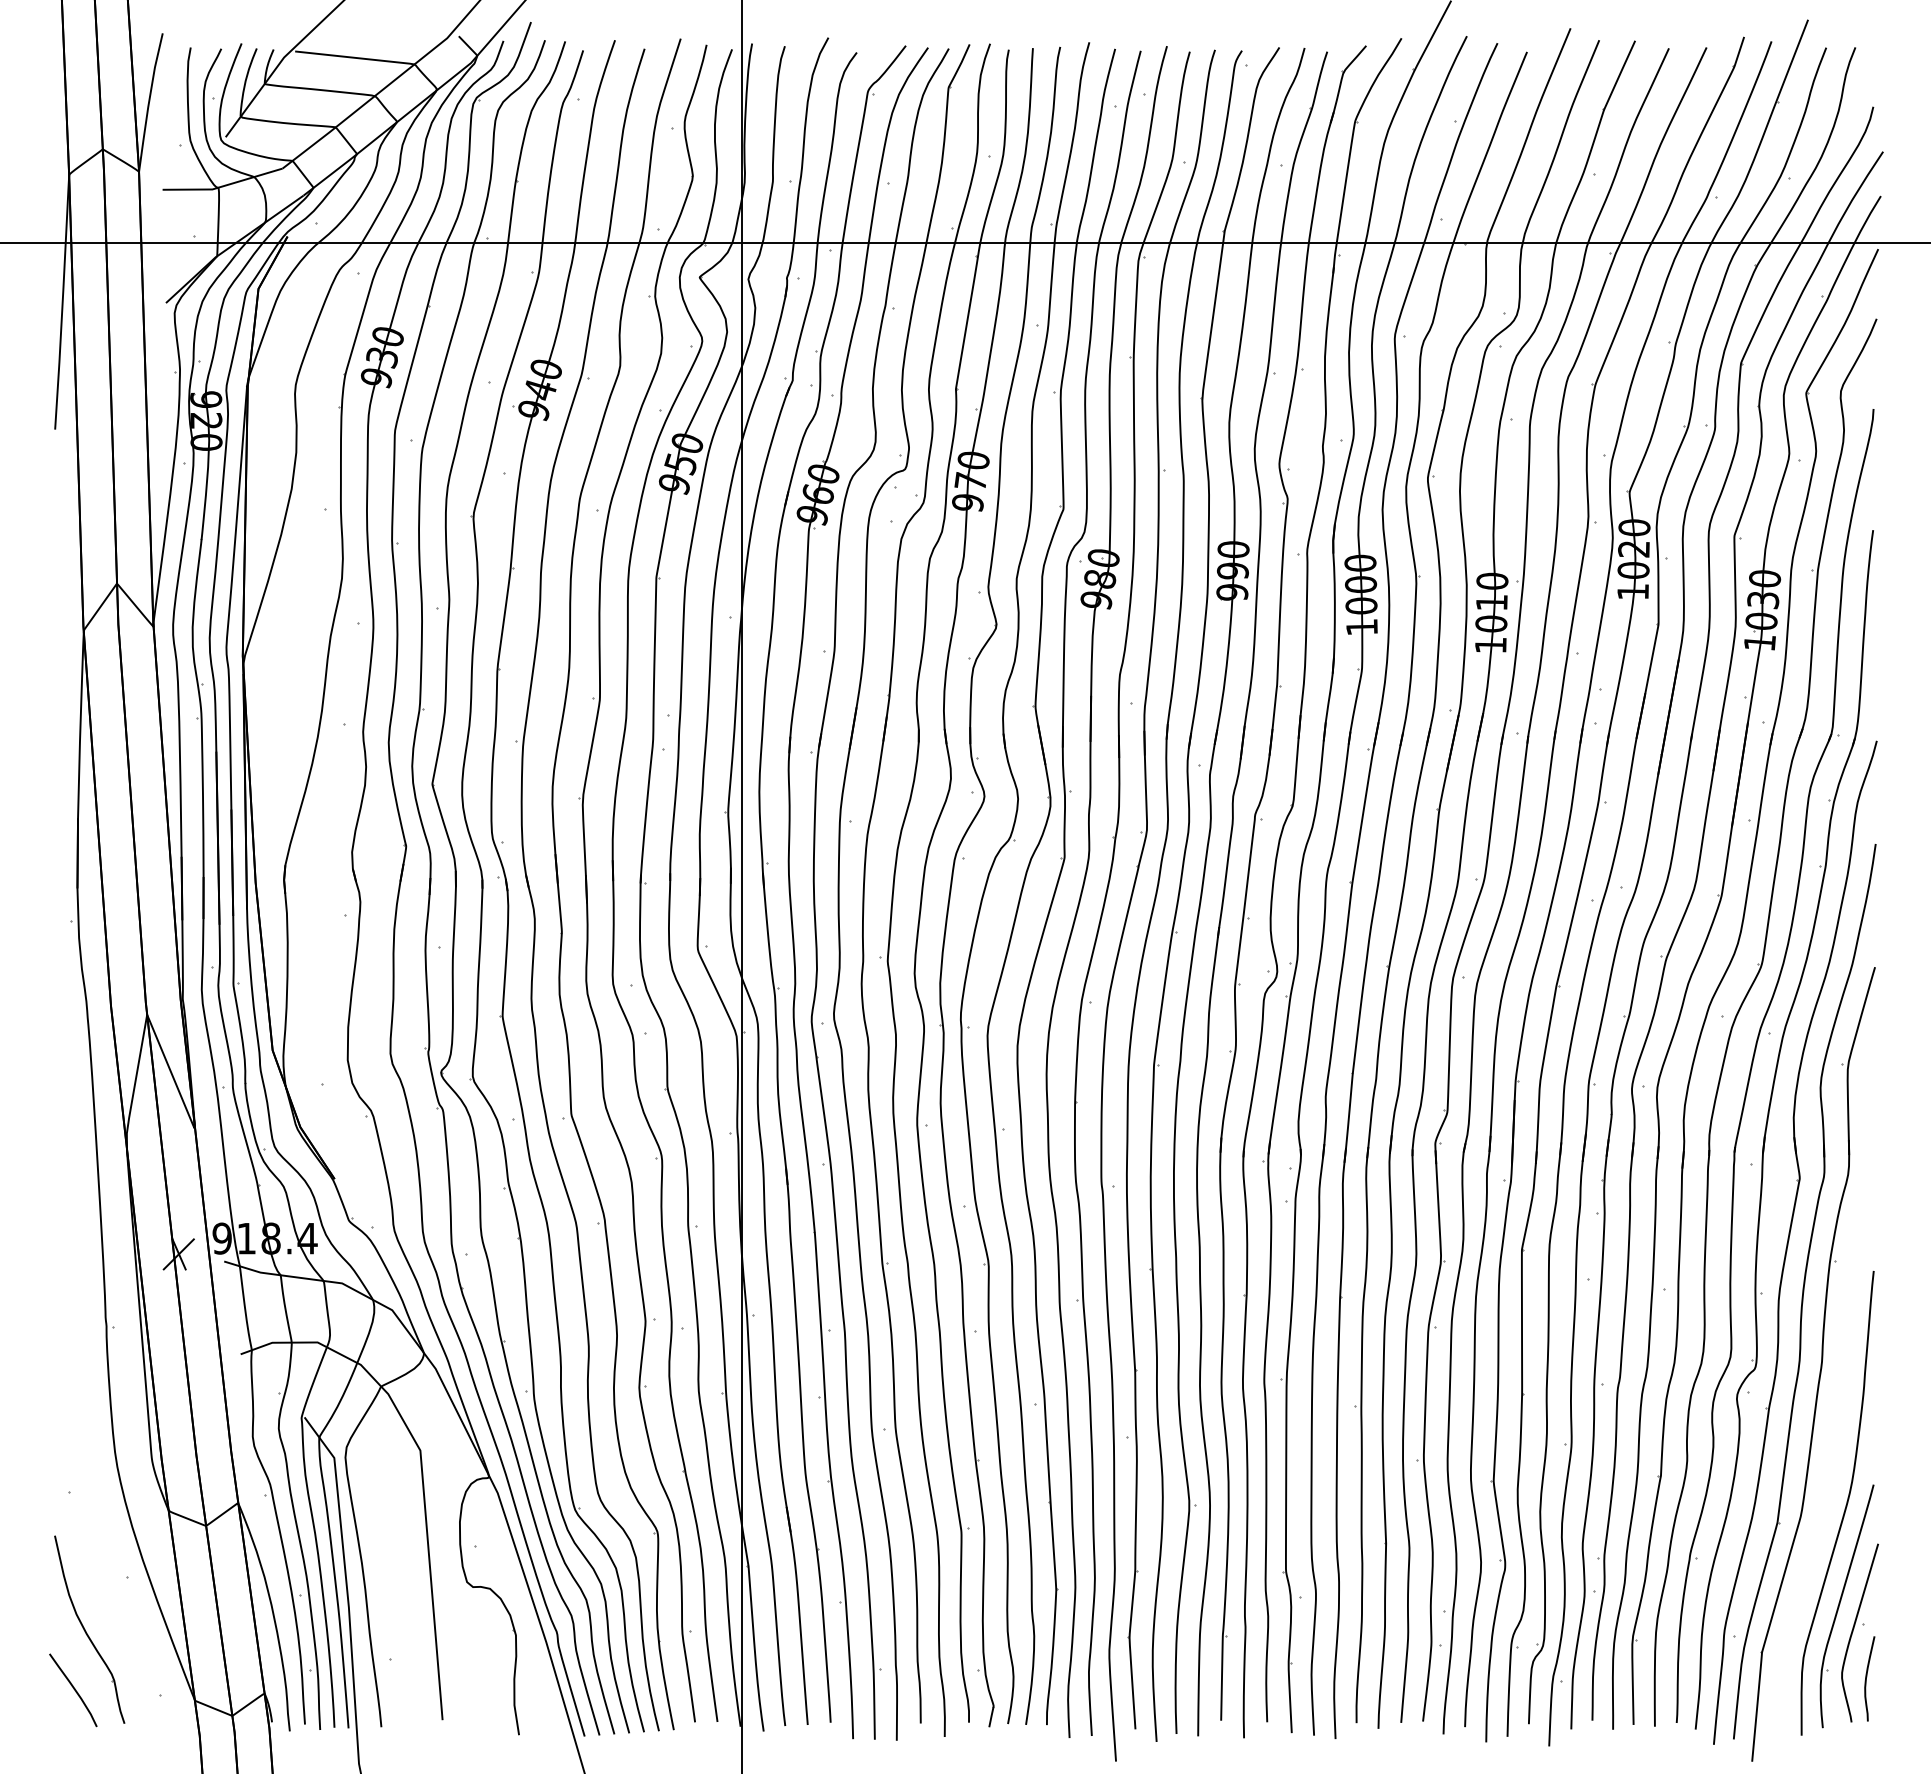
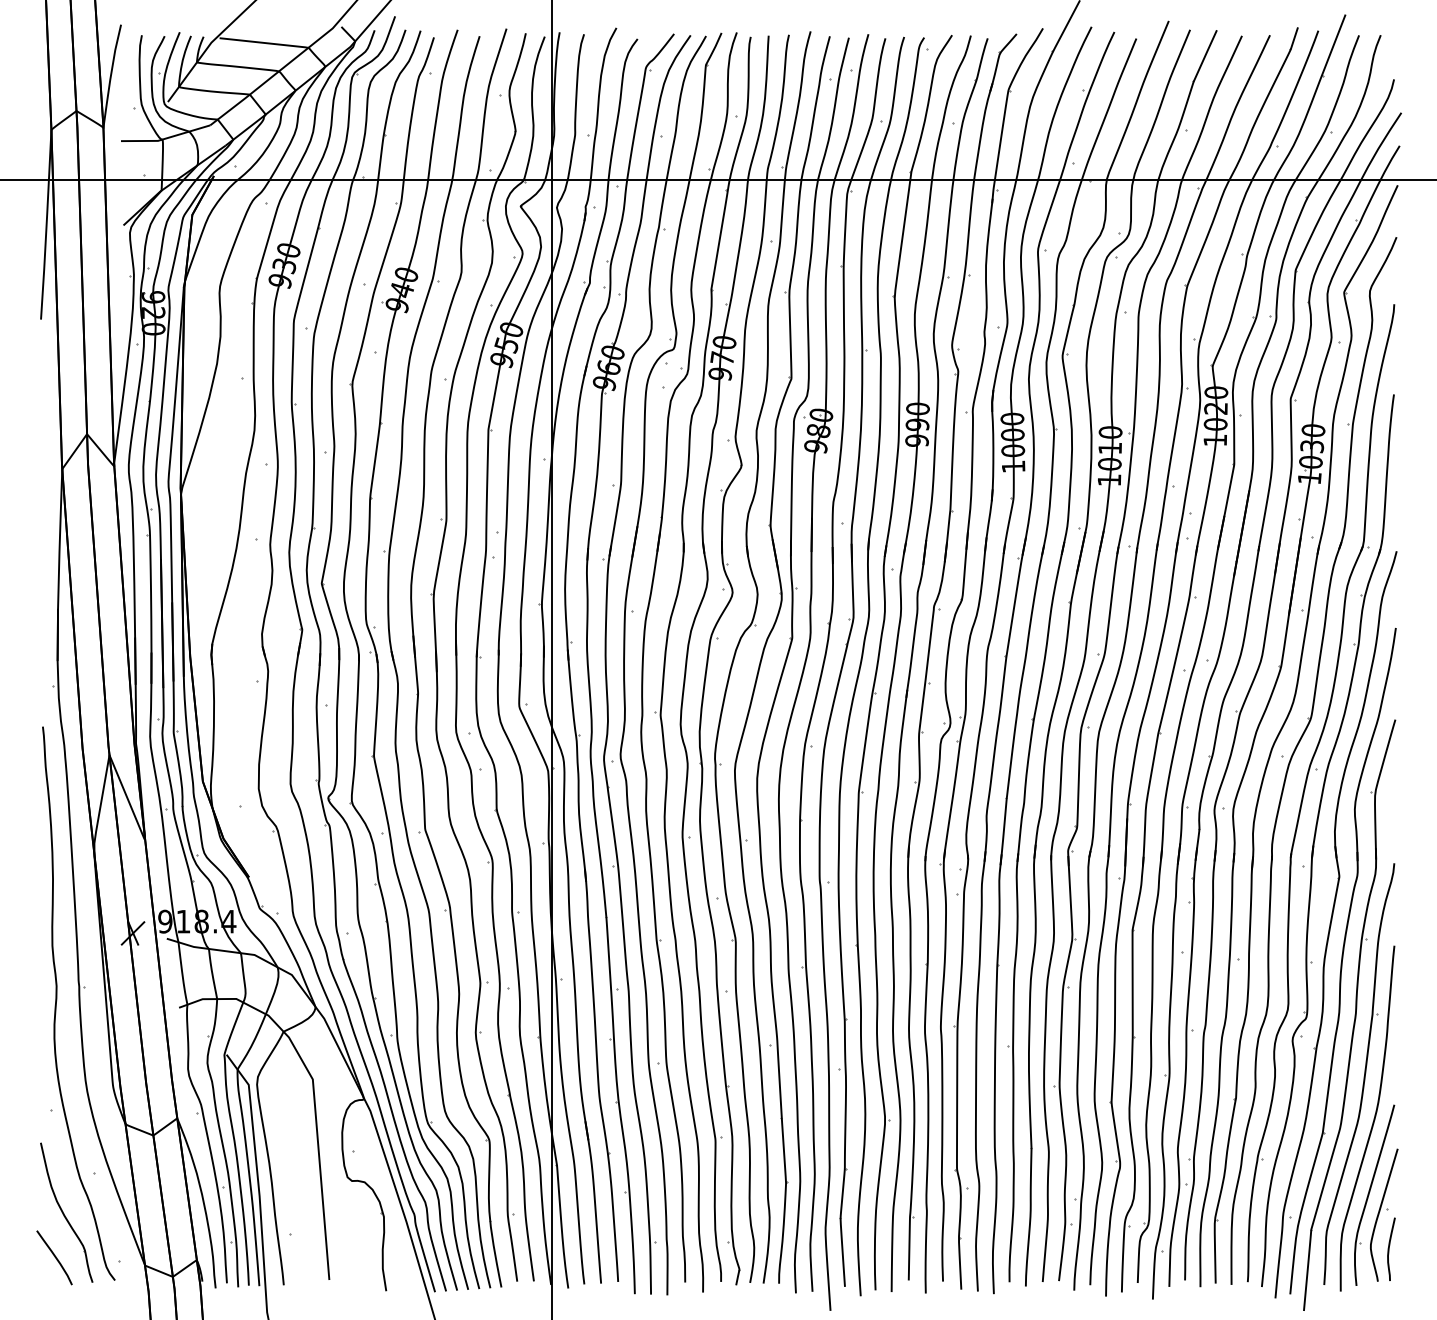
curve: (76, 1348) -> (56, 1003), added
part: (1833, 1443) -> (1364, 1074), added

